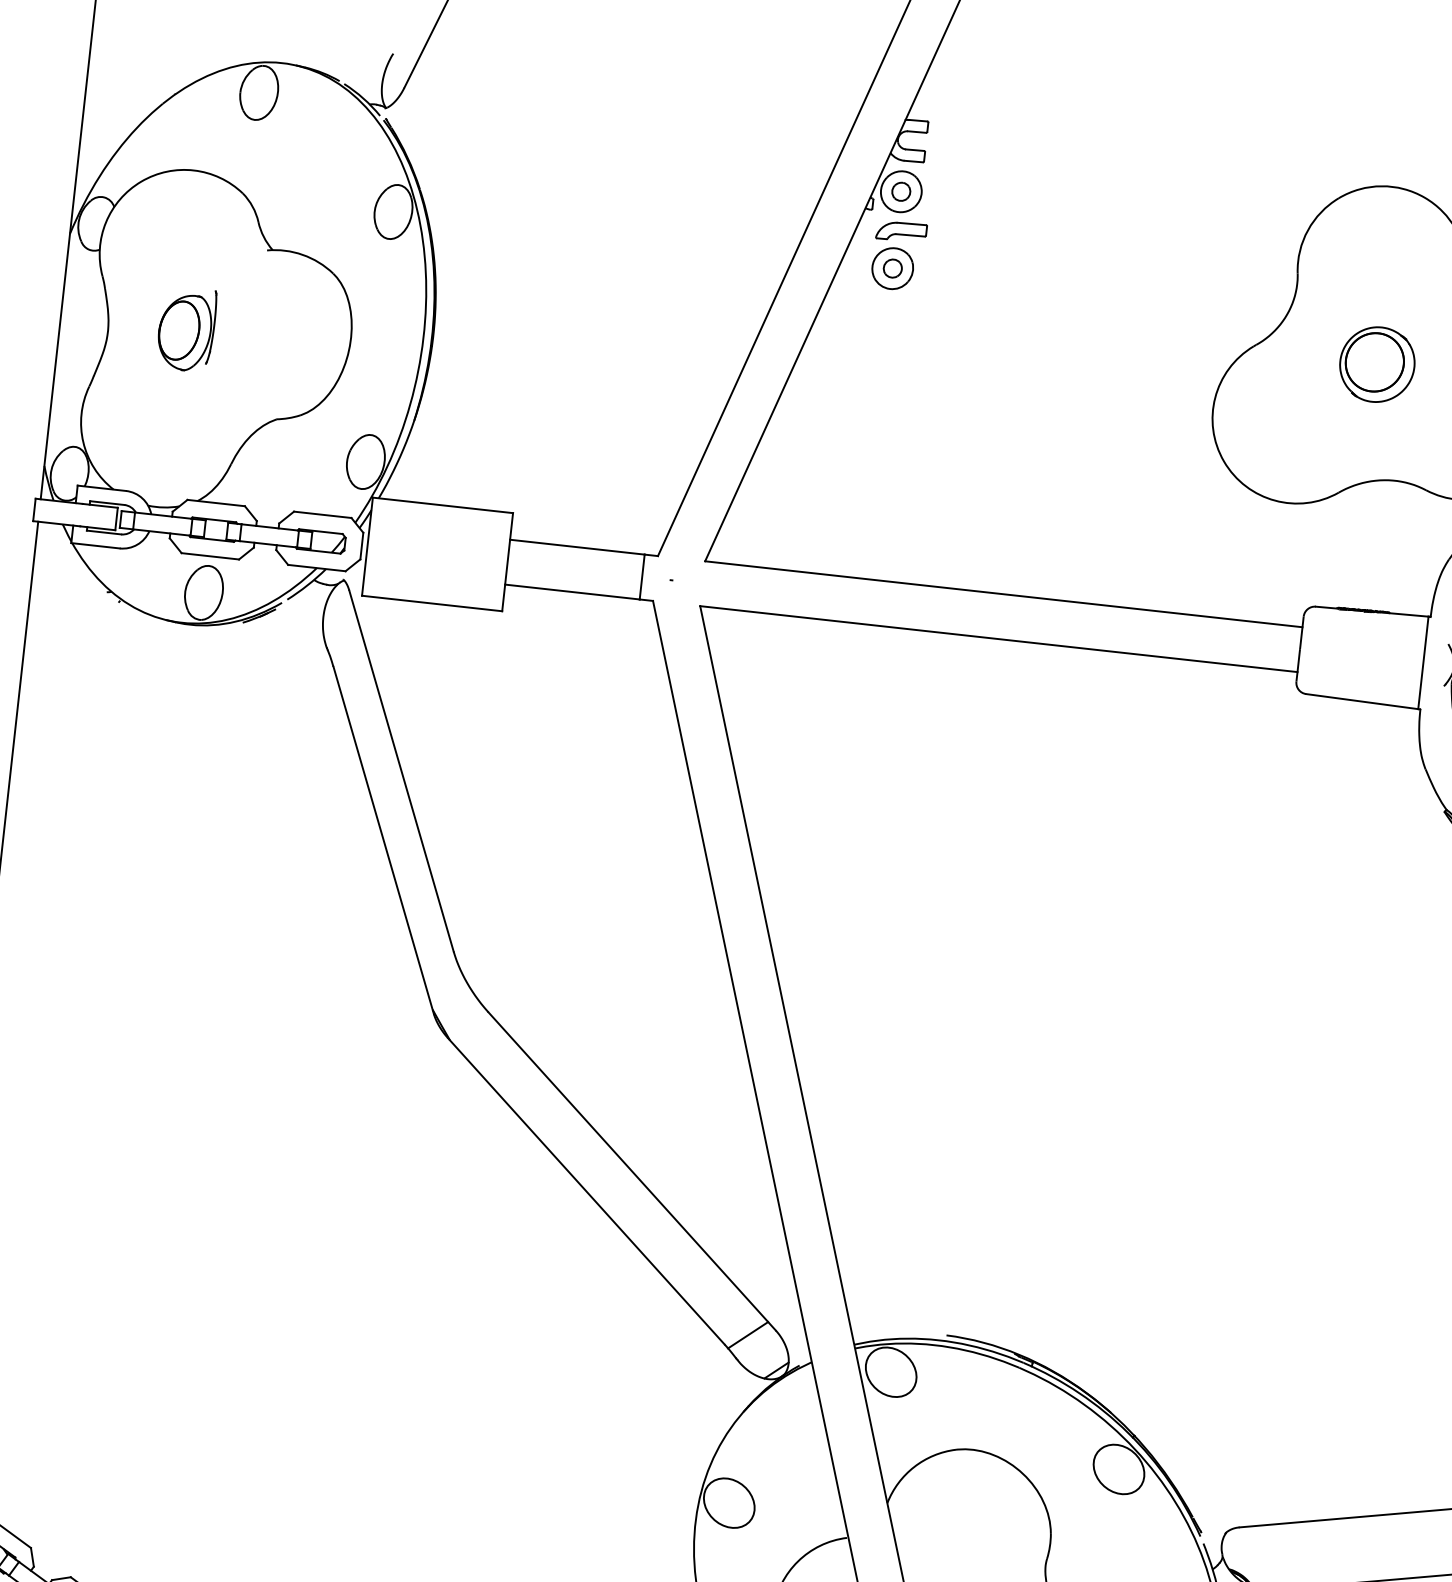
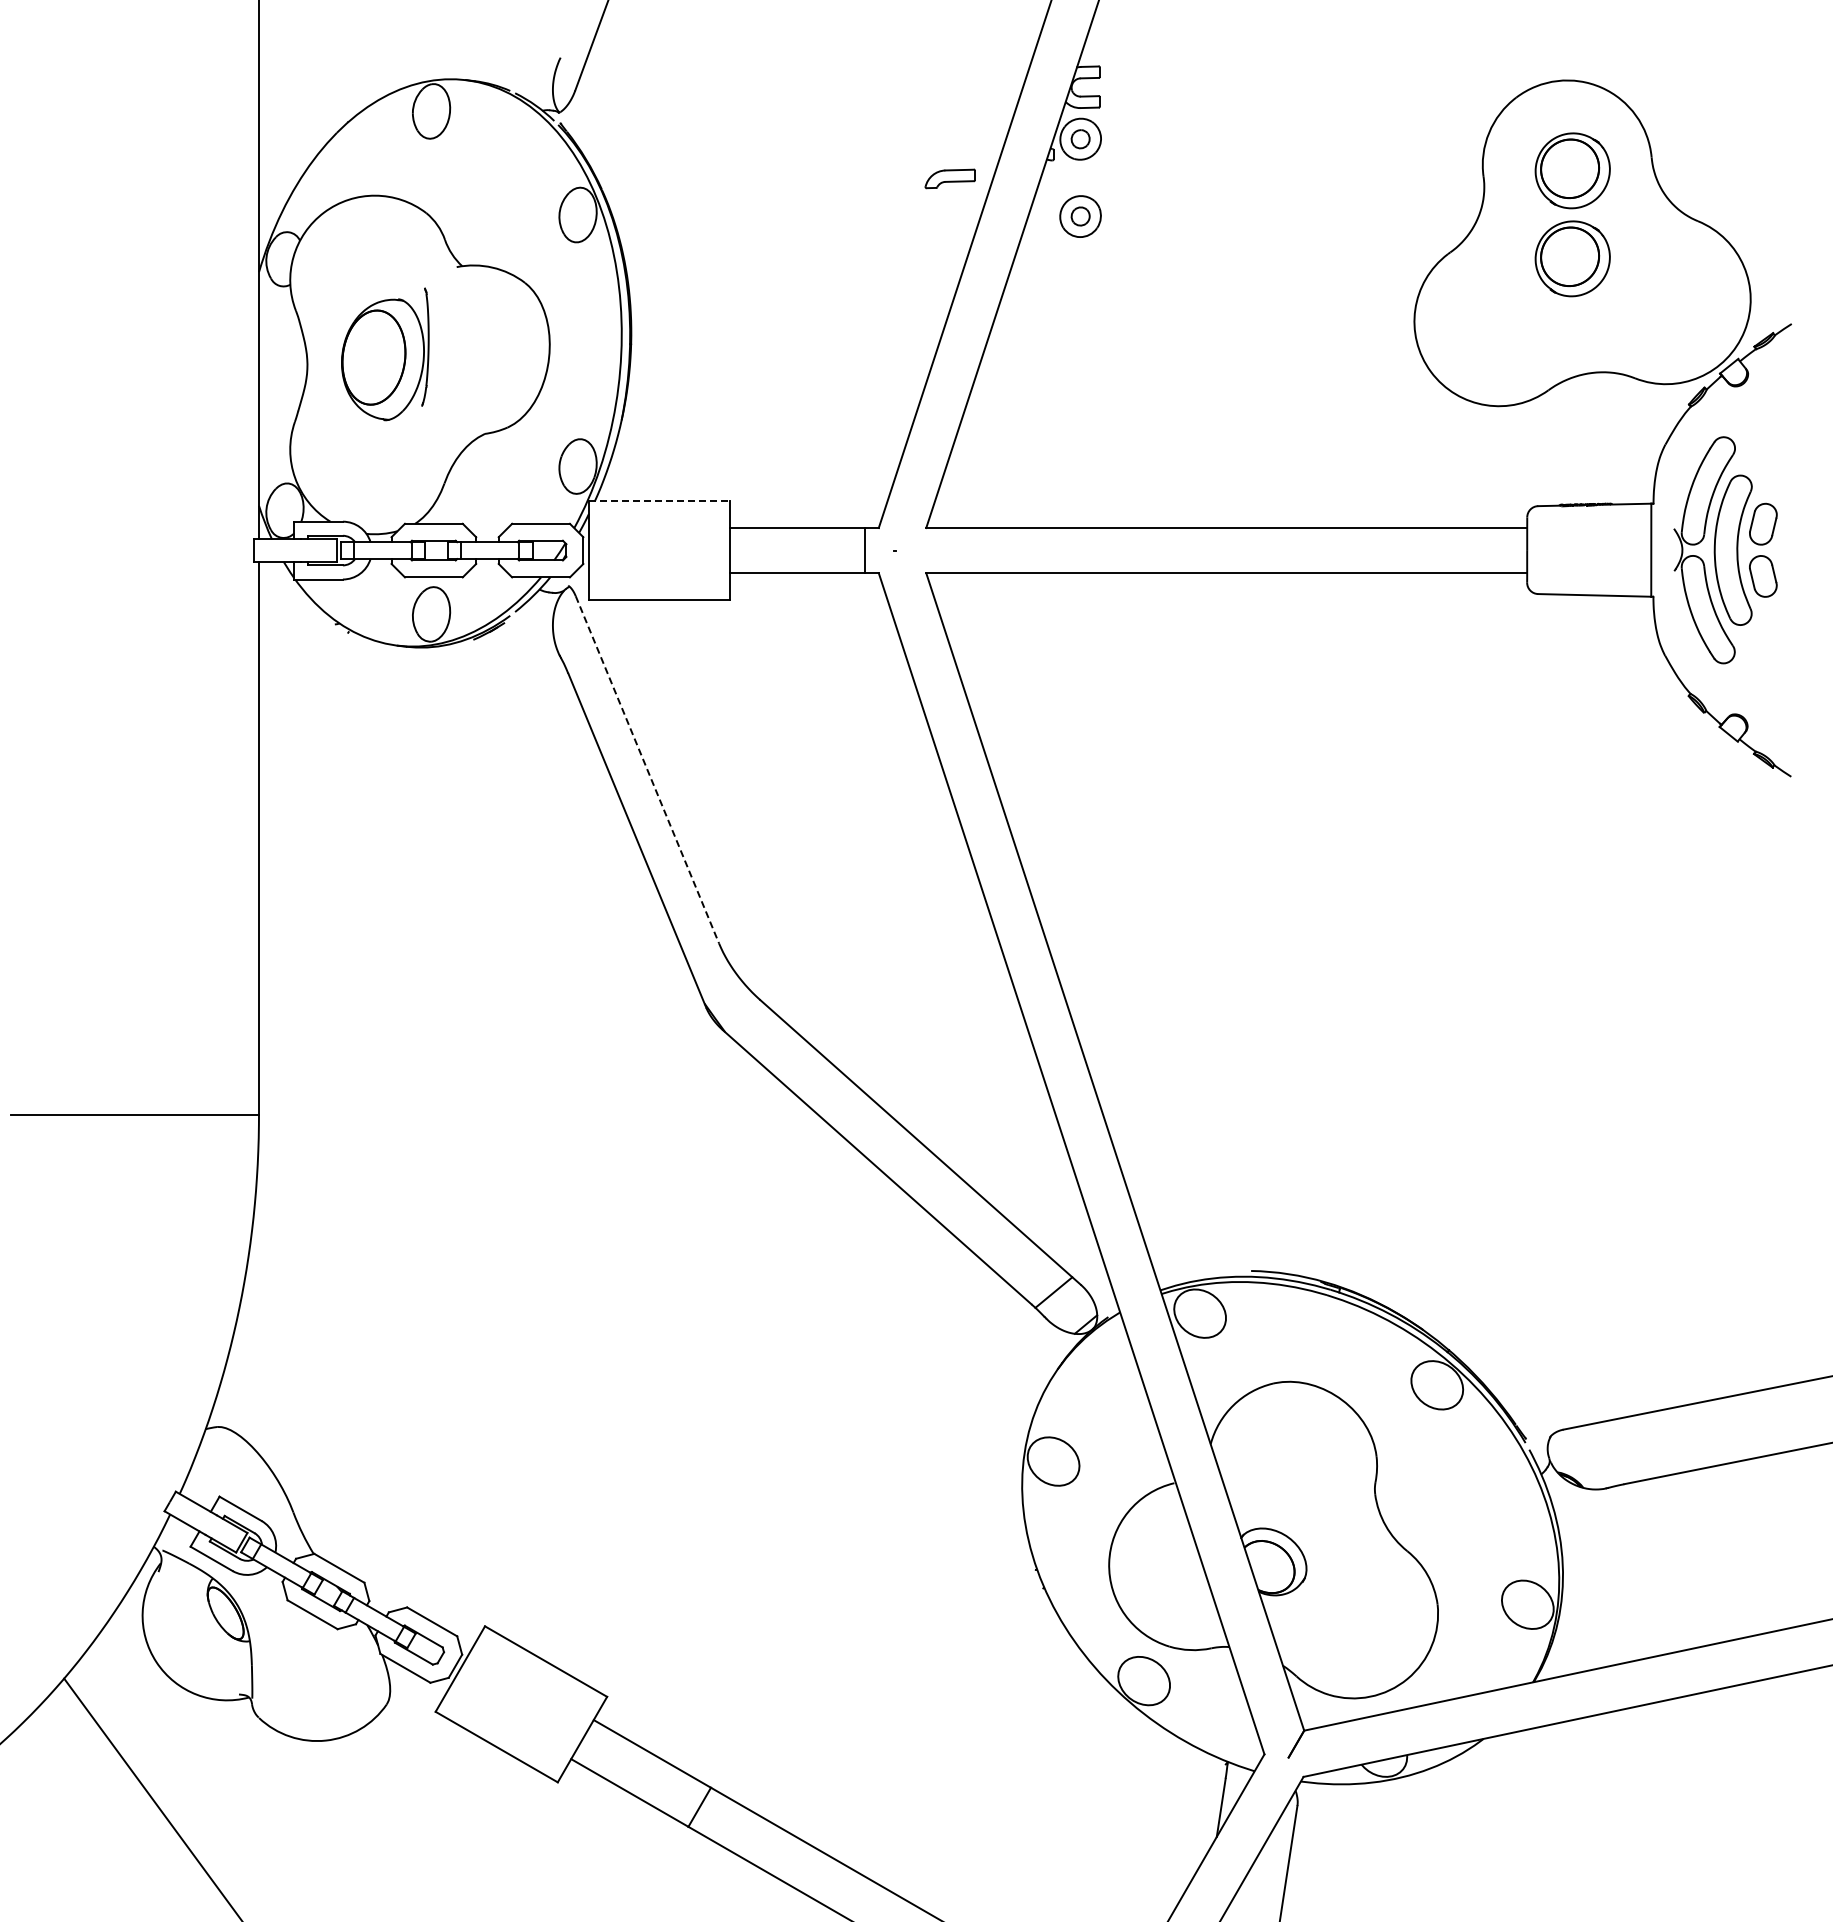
part: (900, 231) -> (949, 178), moved
part: (1386, 276) -> (1572, 170), added
part: (186, 329) -> (385, 354), size x1.6
line: (442, 505) -> (659, 501), solid -> dashed
line: (401, 770) -> (647, 769), solid -> dashed

